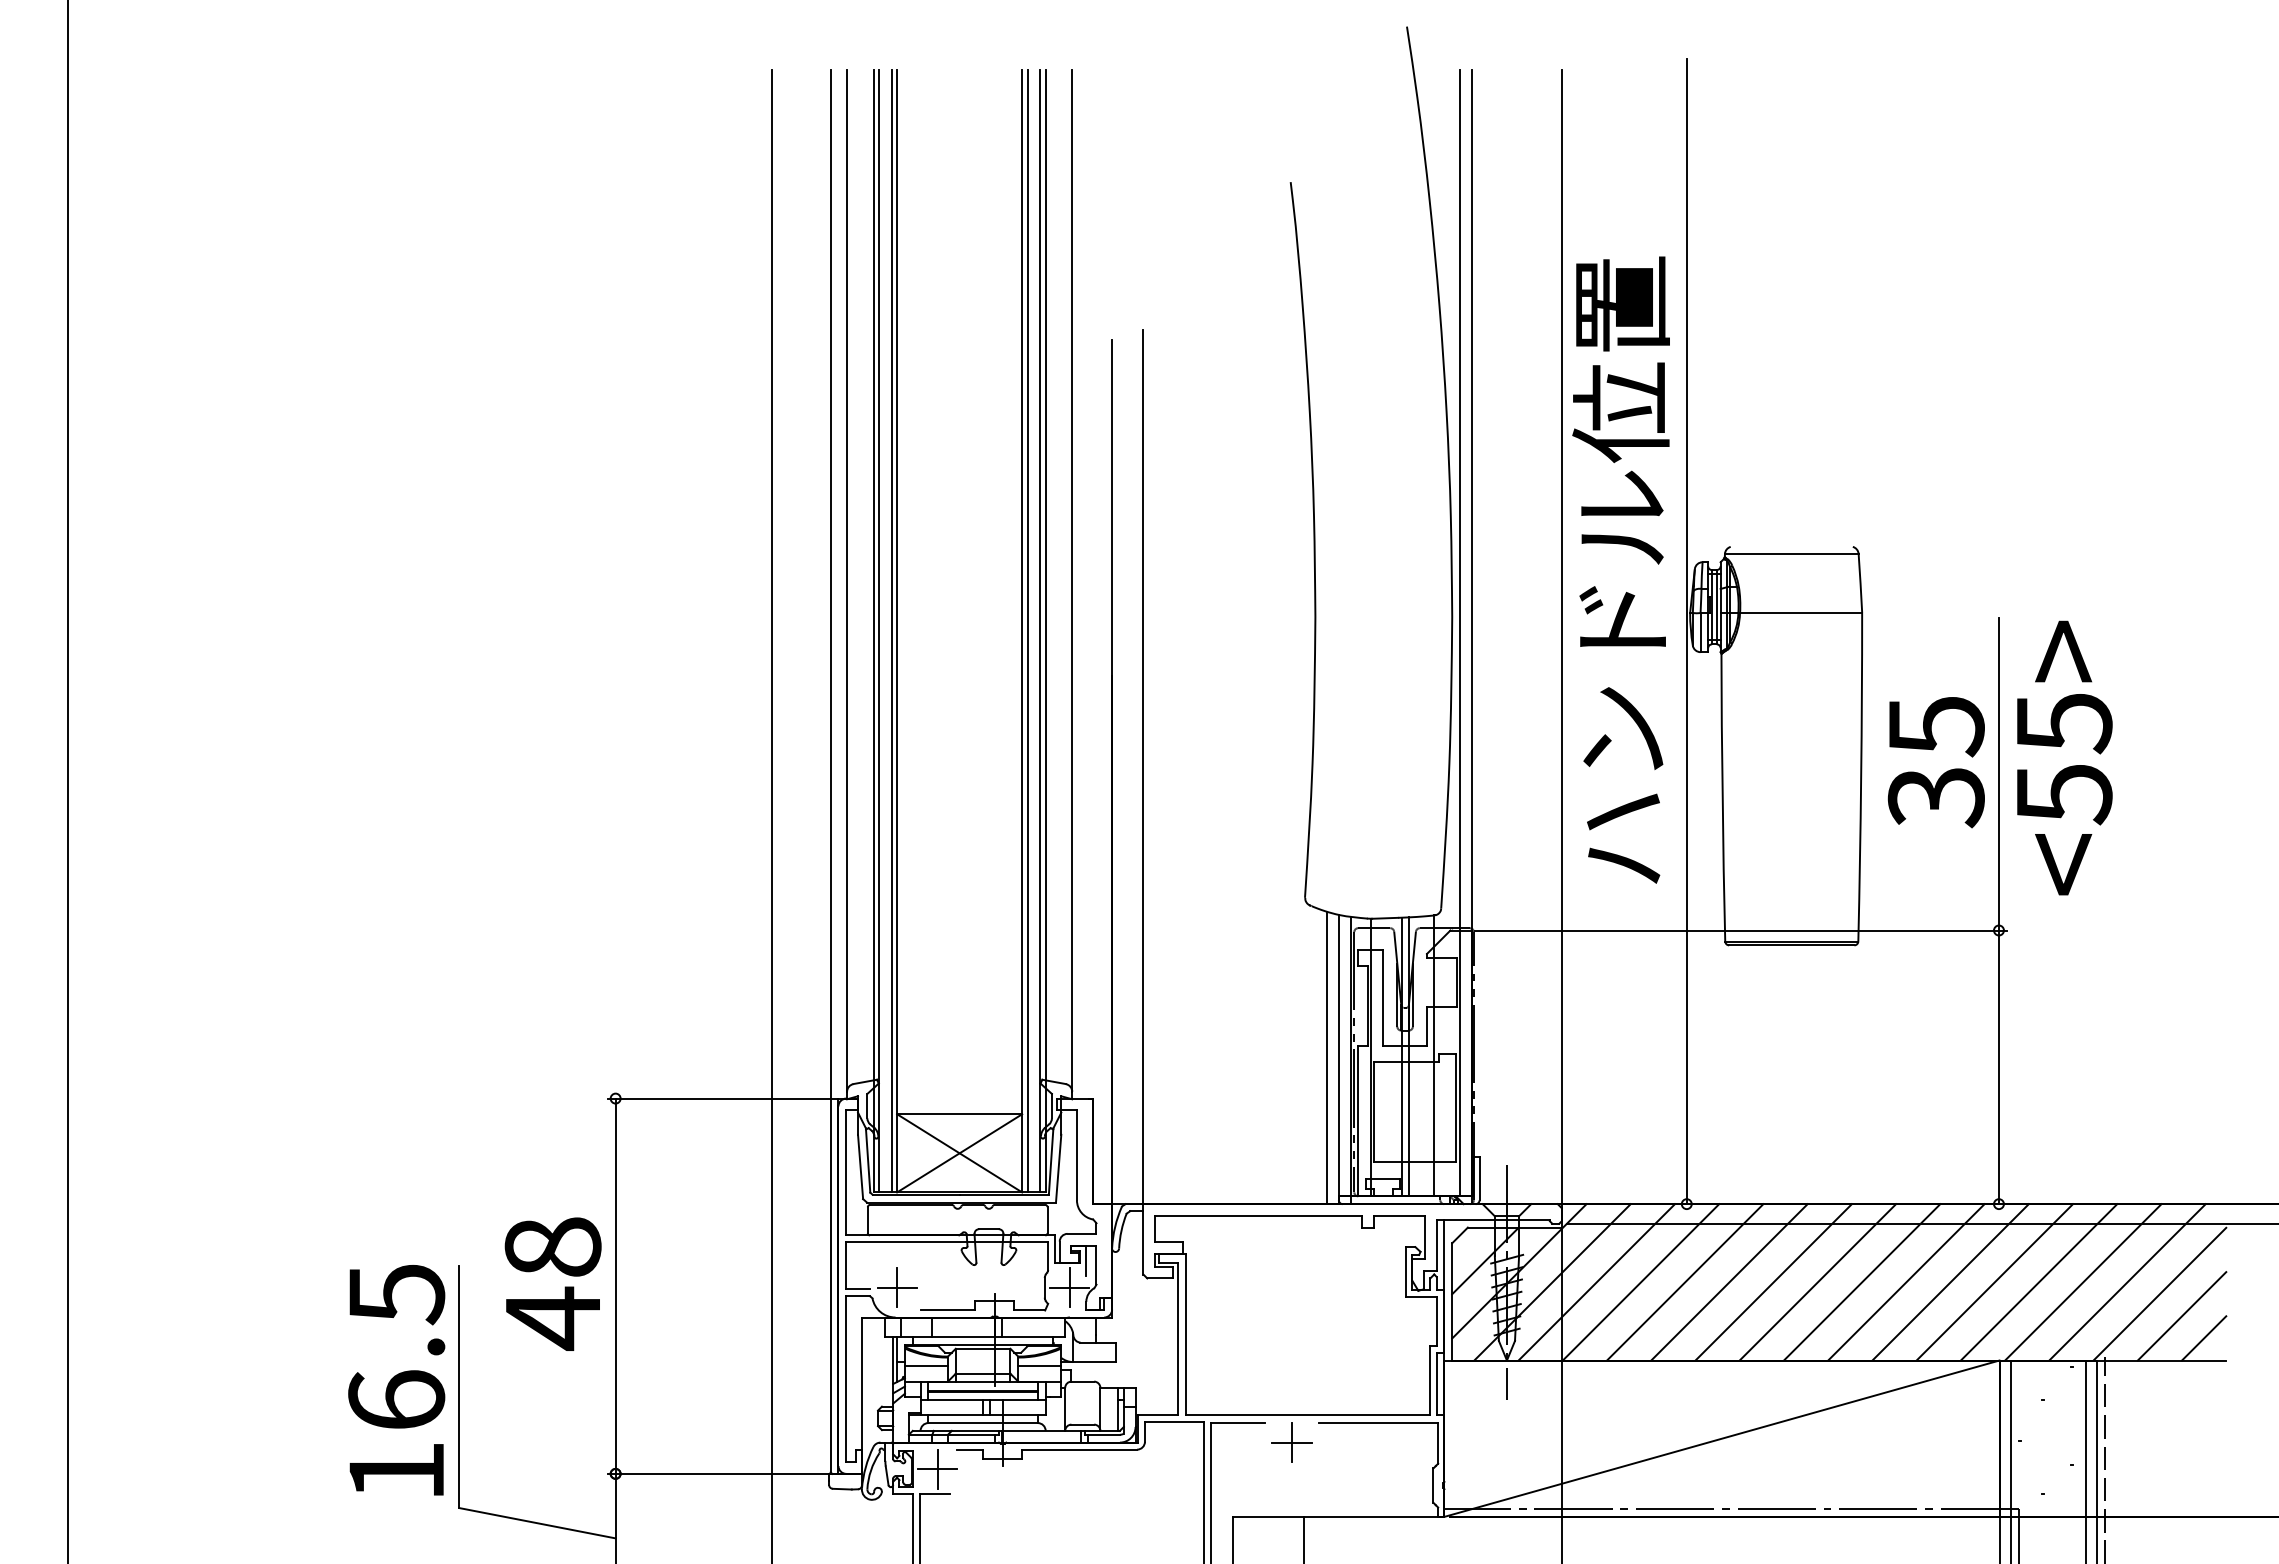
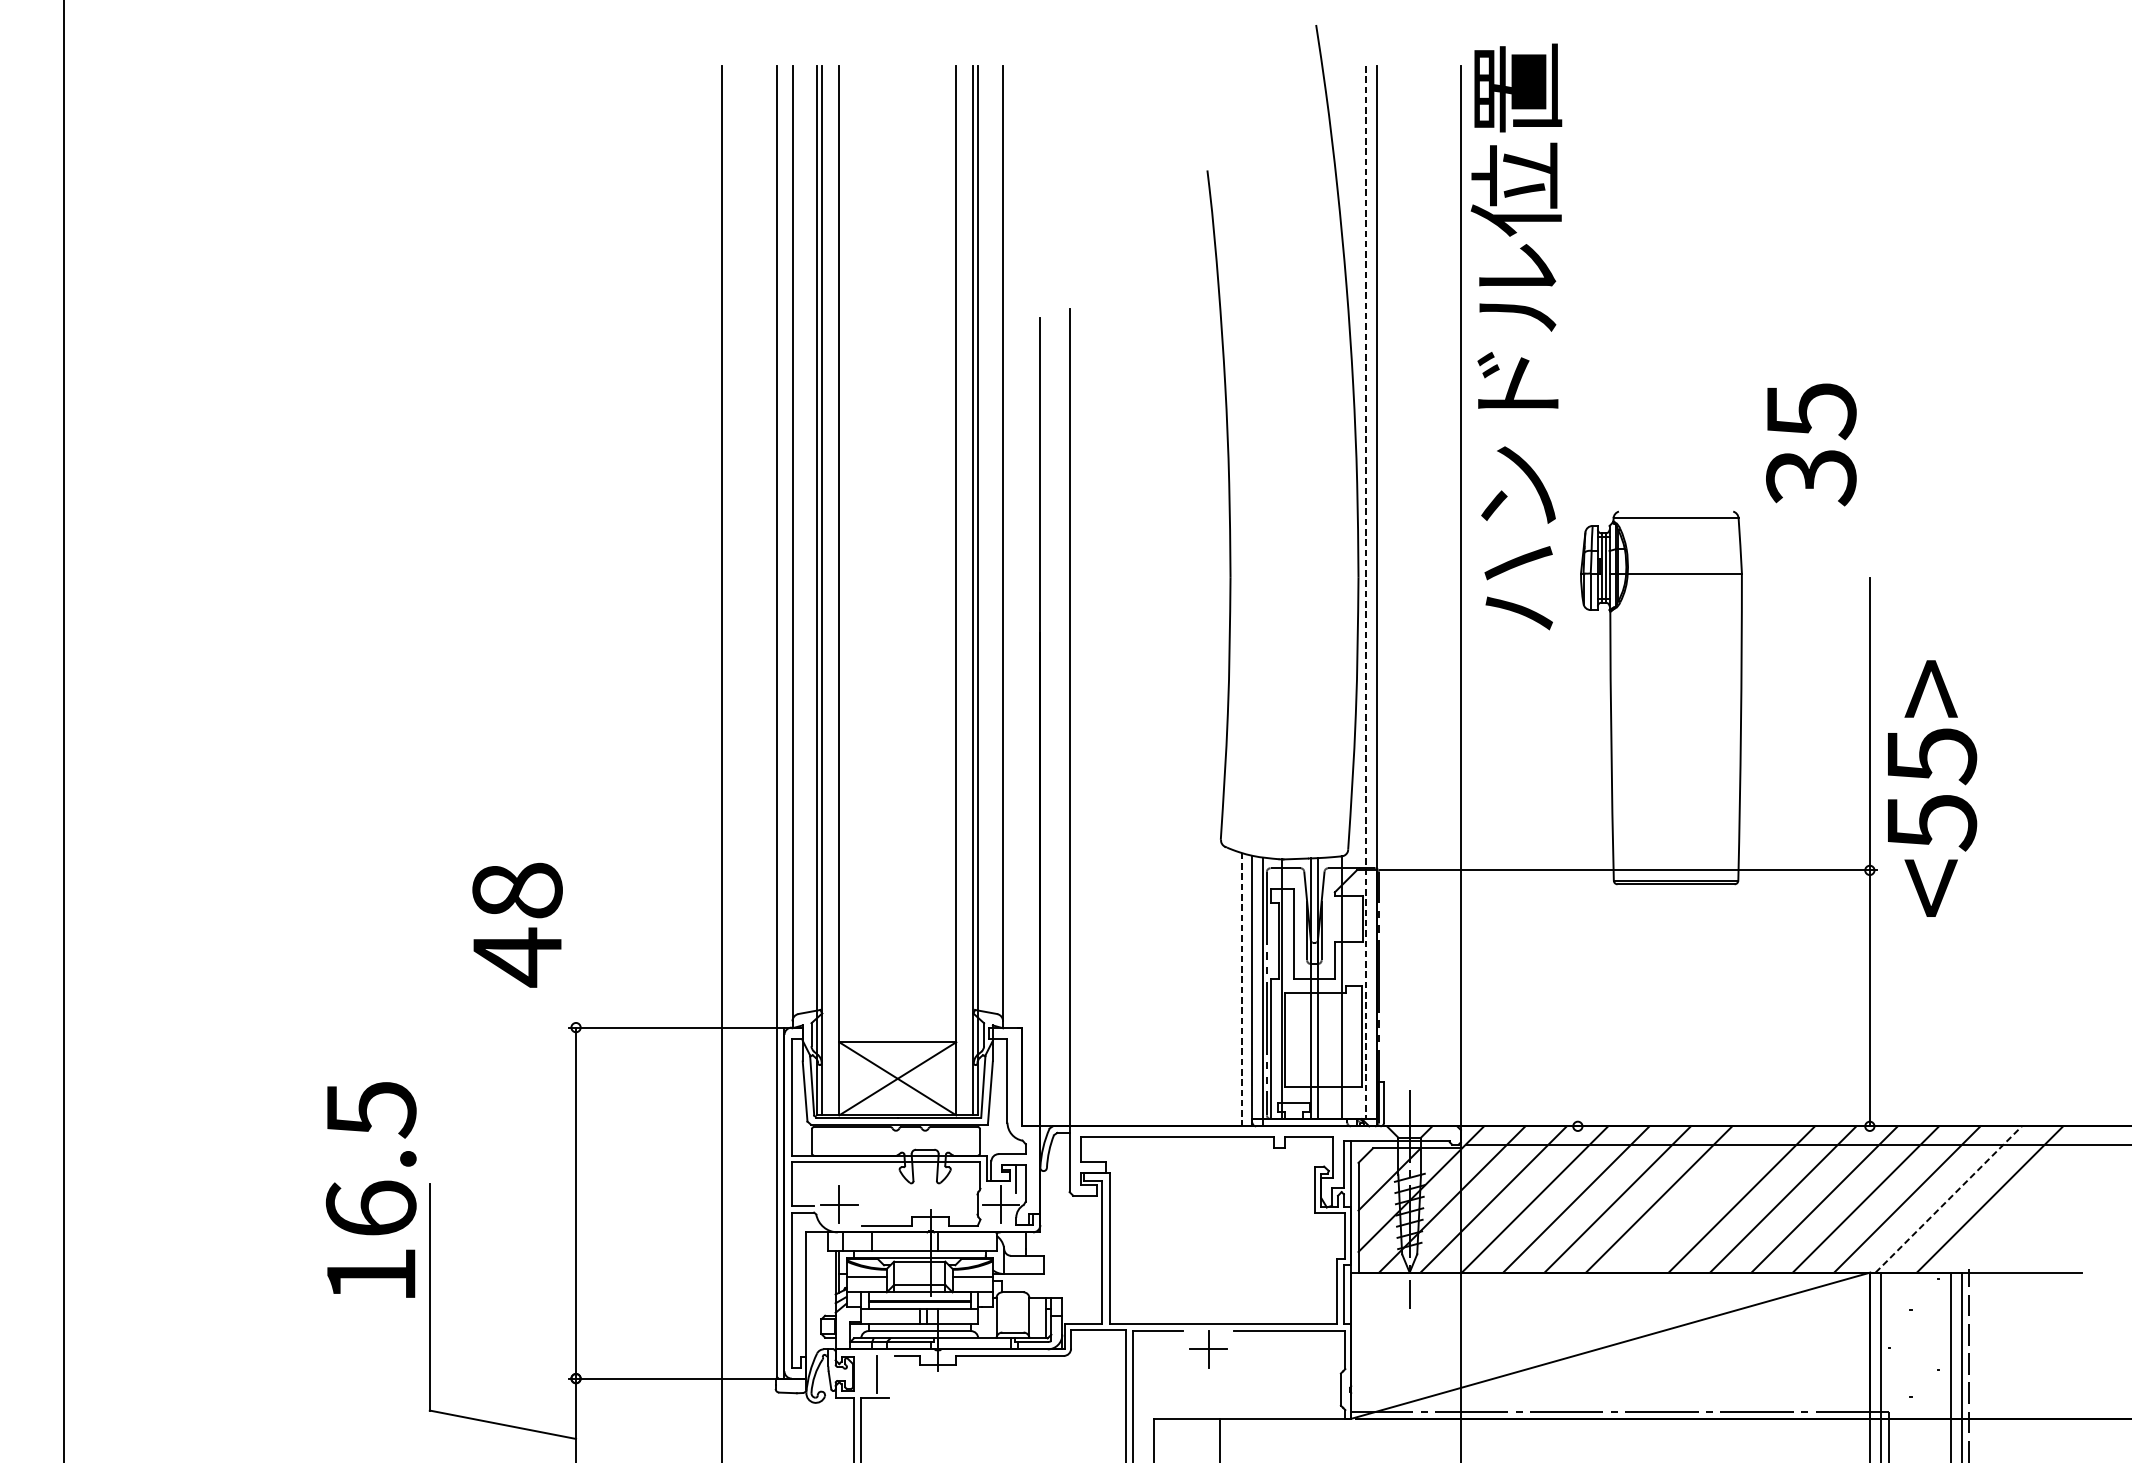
text: (1620, 569) -> (1515, 336), moved
line: (891, 631) -> (834, 590), removed
line: (1027, 631) -> (961, 590), removed
line: (1686, 631) -> (1577, 590), removed
line: (1460, 633) -> (1366, 592), solid -> dashed
text: (2064, 757) -> (1932, 788), moved
text: (1935, 762) -> (1810, 444), moved
line: (1327, 1058) -> (1241, 990), solid -> dashed
line: (1817, 1282) -> (1700, 1199), removed
line: (2083, 1282) -> (1948, 1199), solid -> dashed
text: (552, 1283) -> (516, 924), moved
line: (2159, 1293) -> (2020, 1209), removed
line: (2181, 1316) -> (2040, 1231), removed
line: (2204, 1338) -> (2062, 1251), removed
text: (396, 1380) -> (371, 1190), moved
line: (937, 1469) -> (877, 1374), removed

